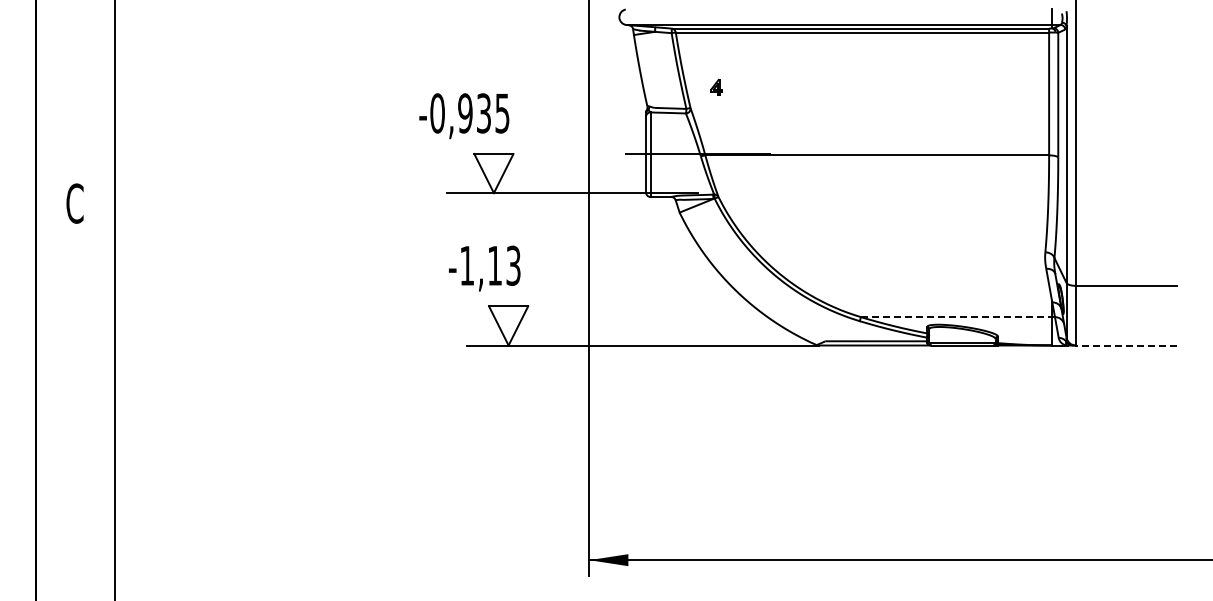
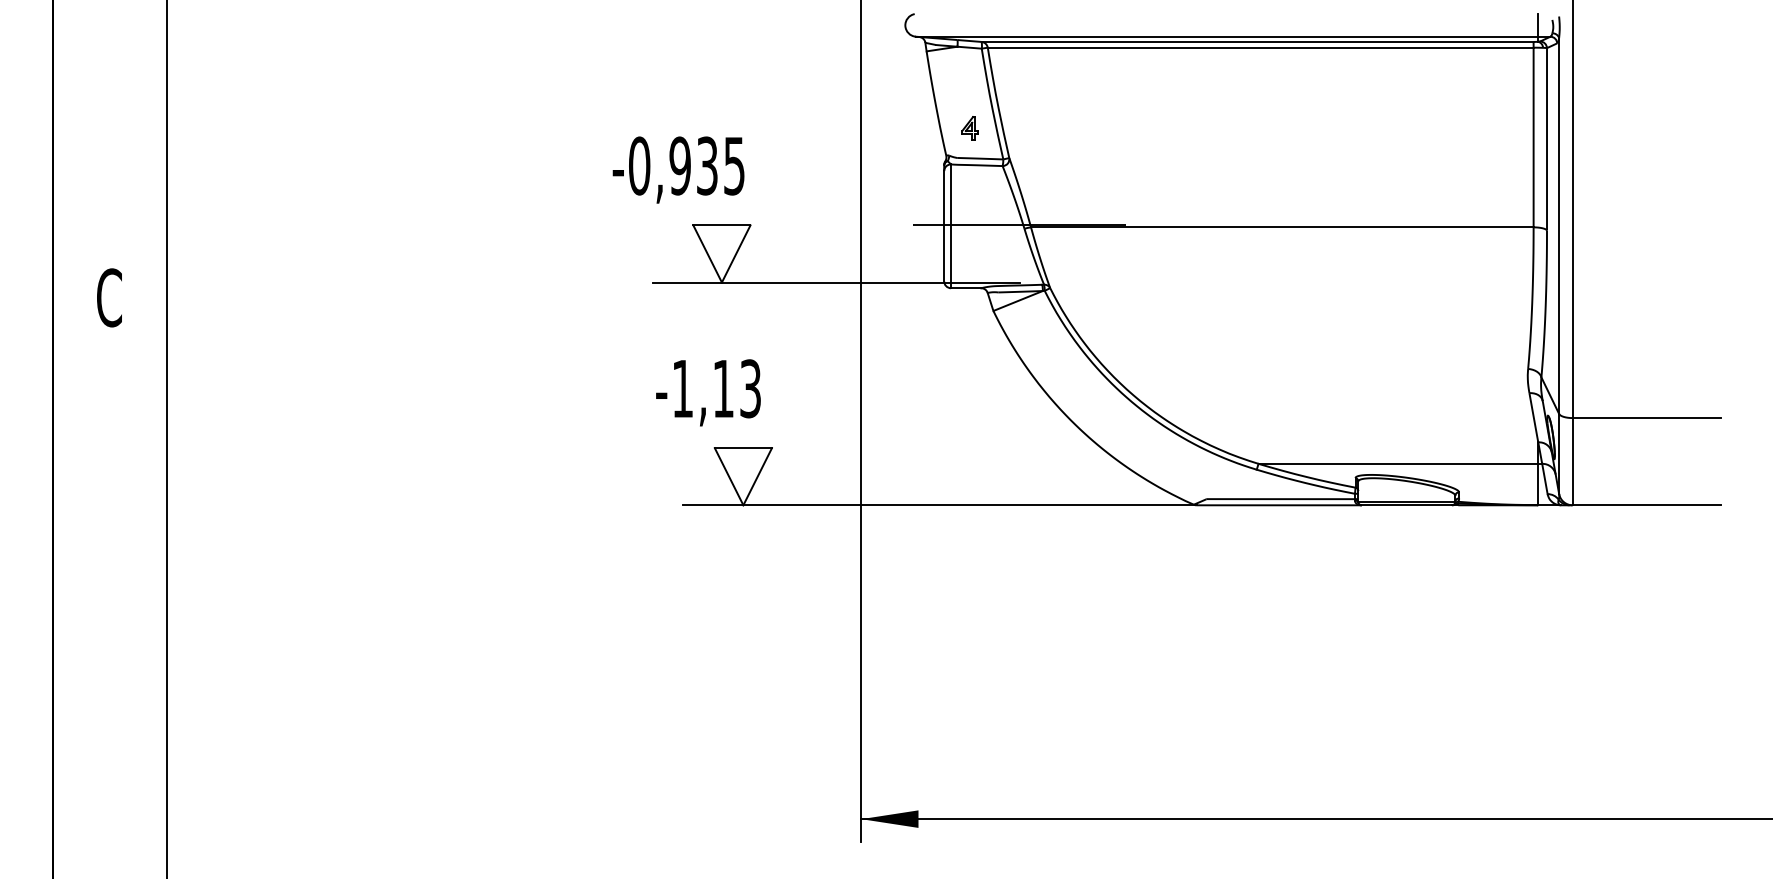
part: (716, 86) -> (969, 126), moved
line: (956, 317) -> (1398, 464), dashed -> solid
line: (1126, 345) -> (1646, 505), dashed -> solid

